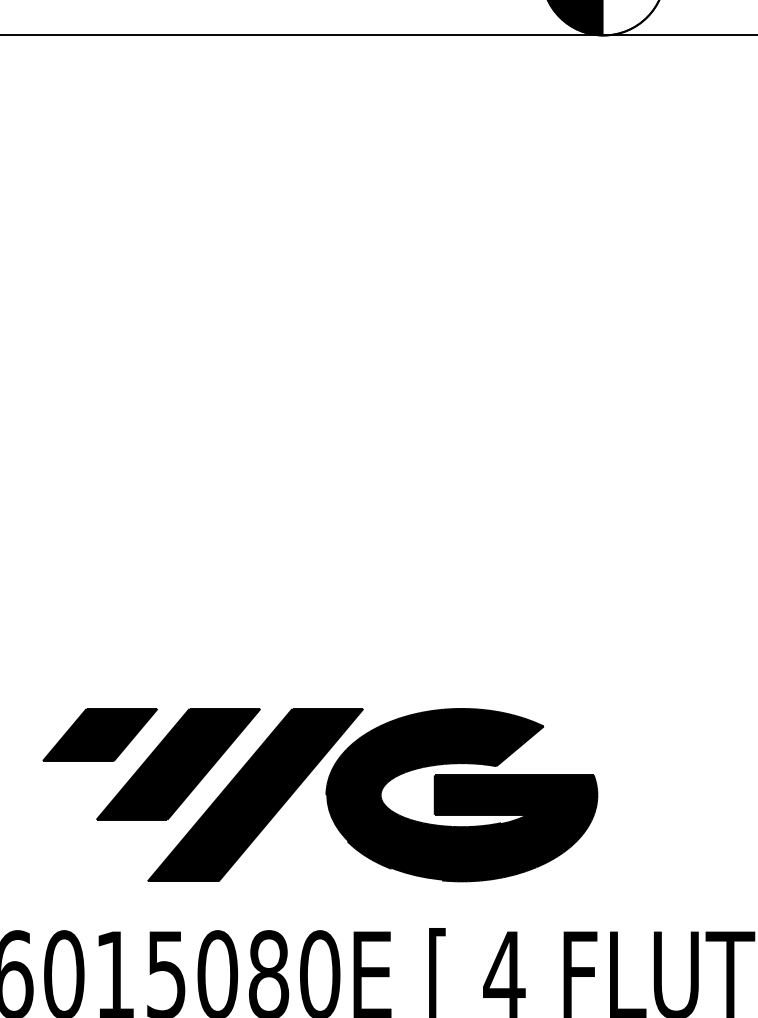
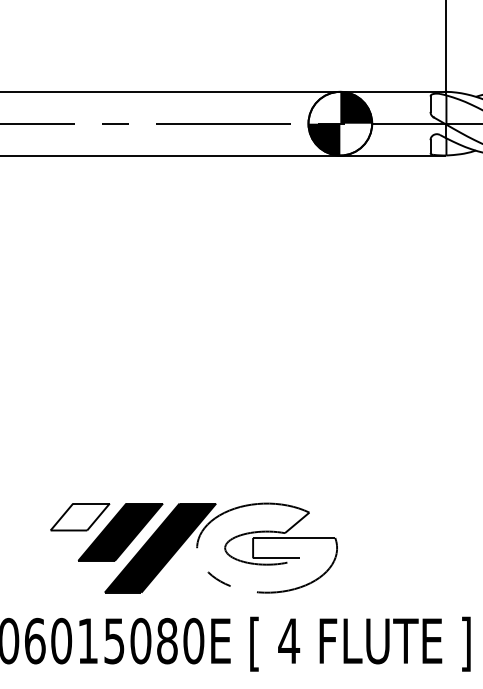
fill: (98, 733) -> (79, 516), removed
fill: (462, 793) -> (267, 547), removed

